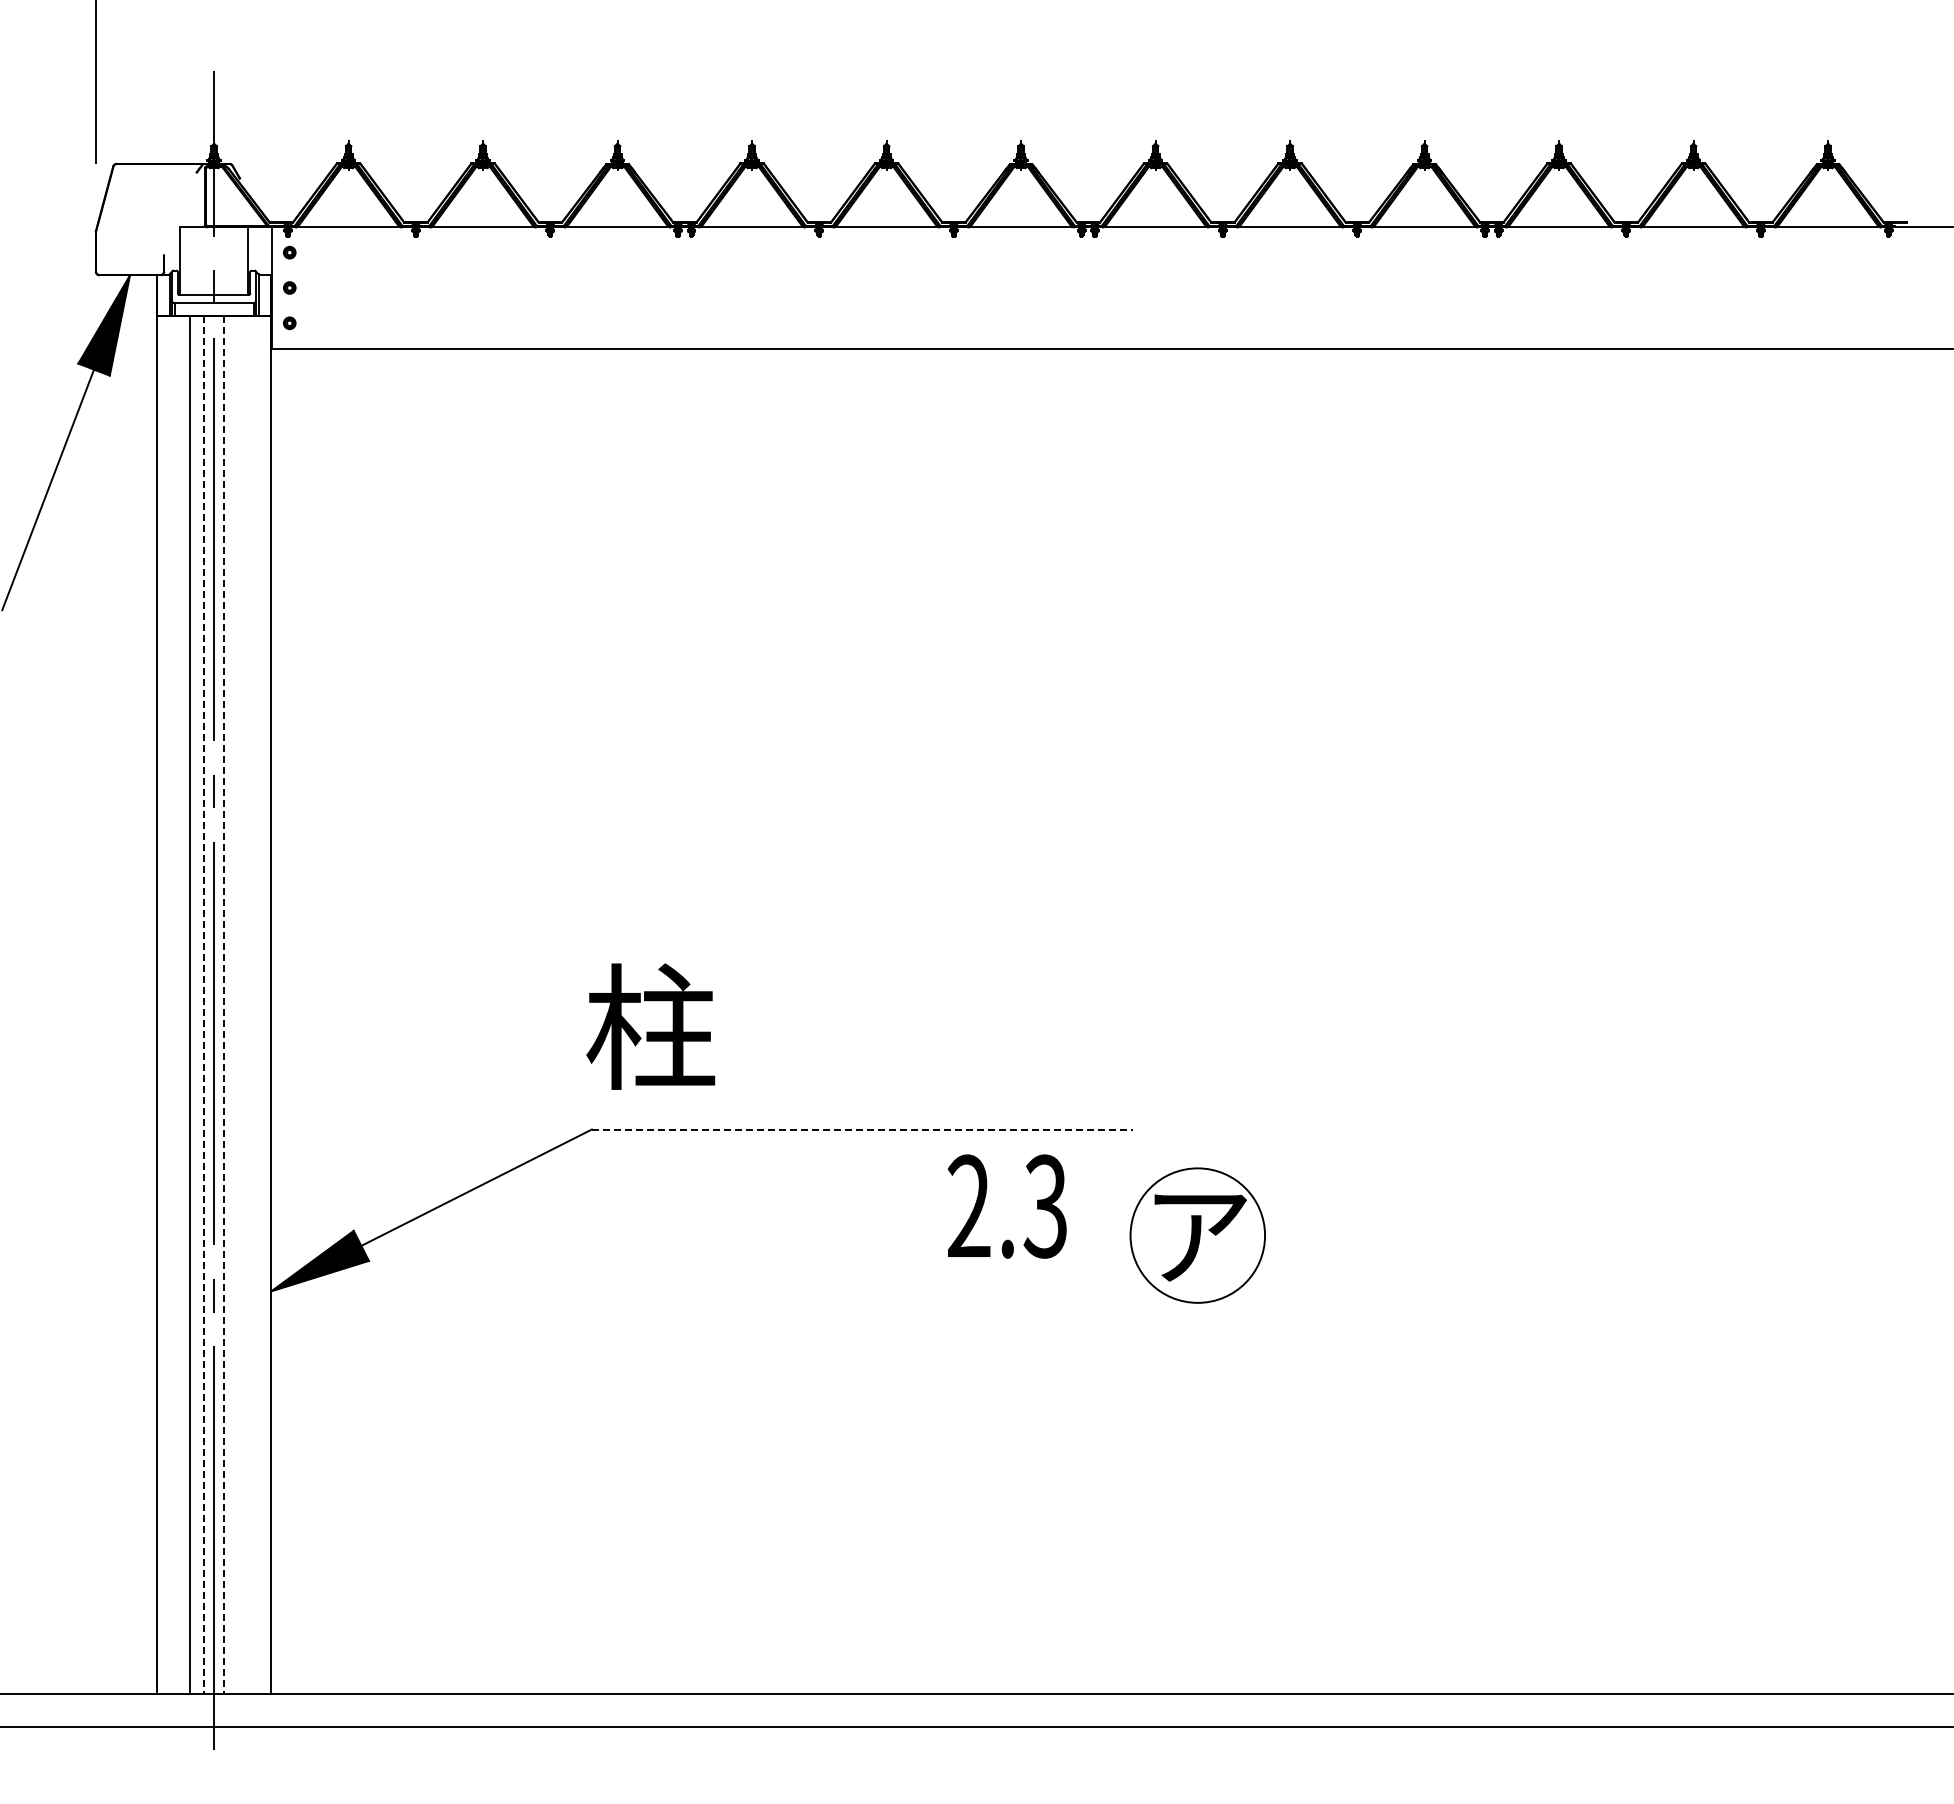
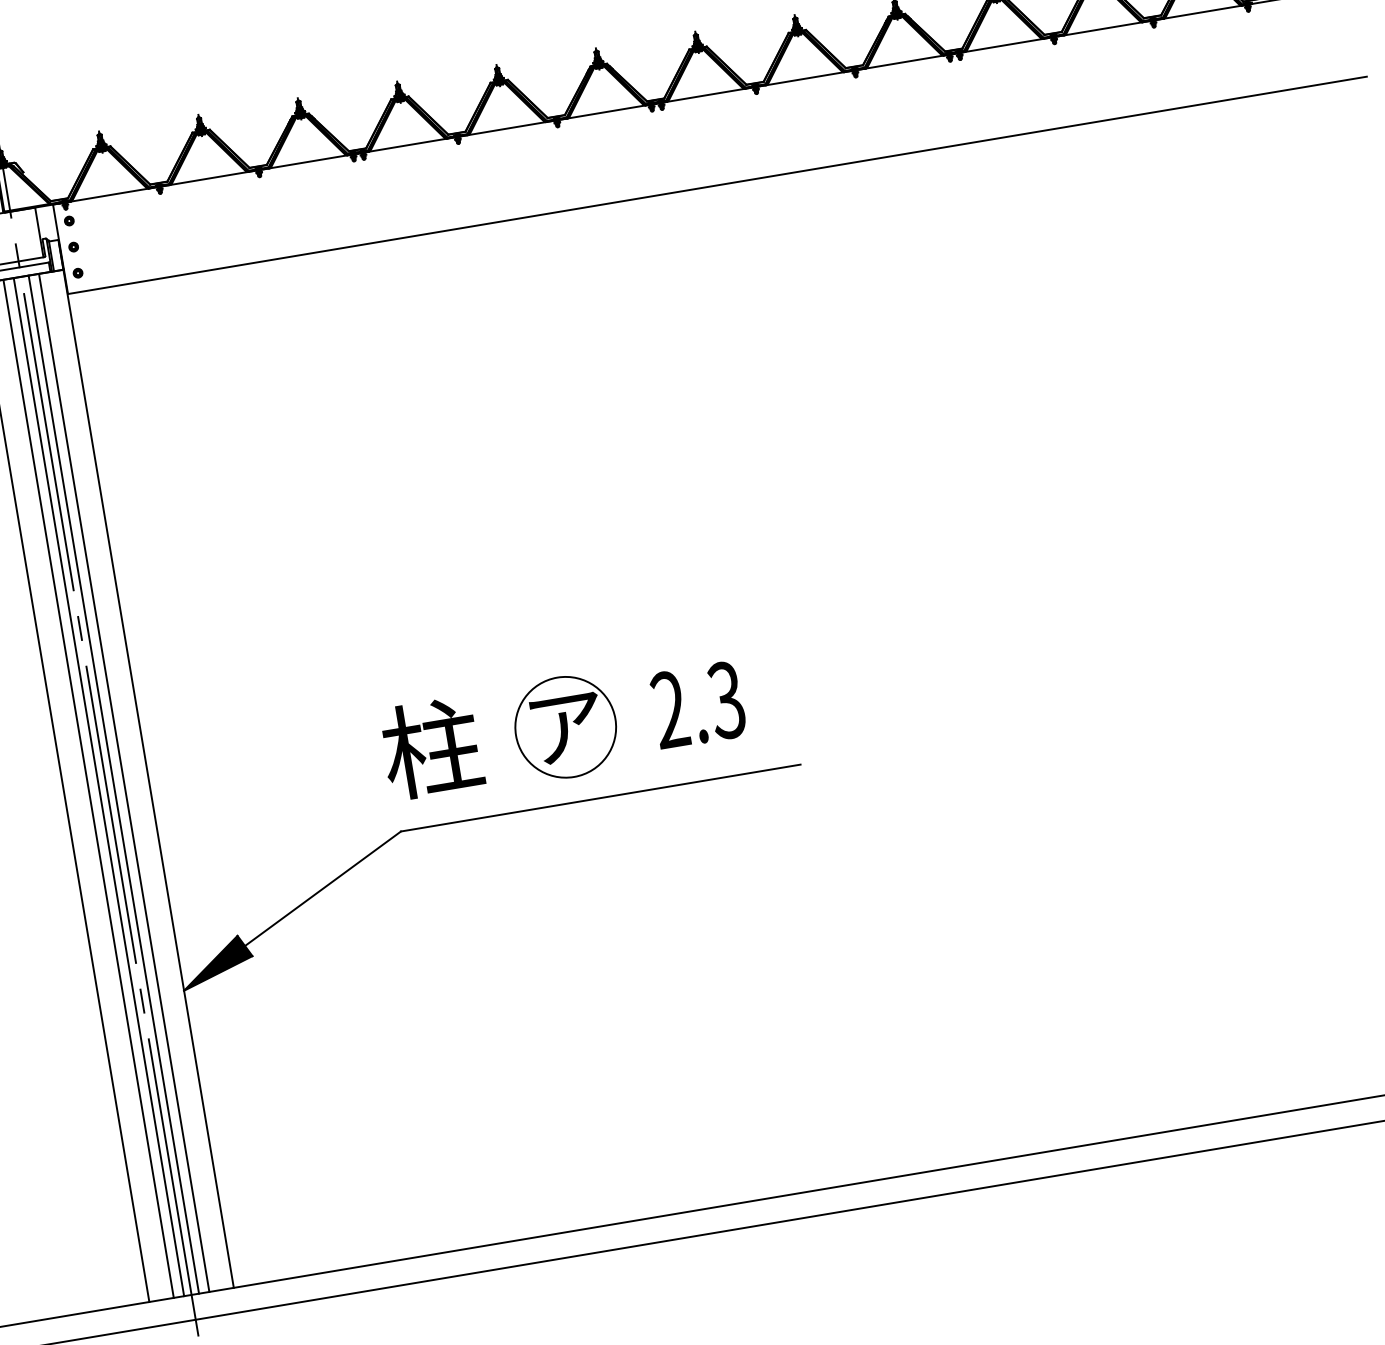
line: (204, 1004) -> (99, 787), dashed -> solid
line: (224, 1004) -> (114, 784), dashed -> solid
line: (238, 1004) -> (124, 782), added
line: (862, 1129) -> (600, 798), dashed -> solid
text: (1006, 1206) -> (697, 705), moved
part: (1197, 1235) -> (565, 727), moved

